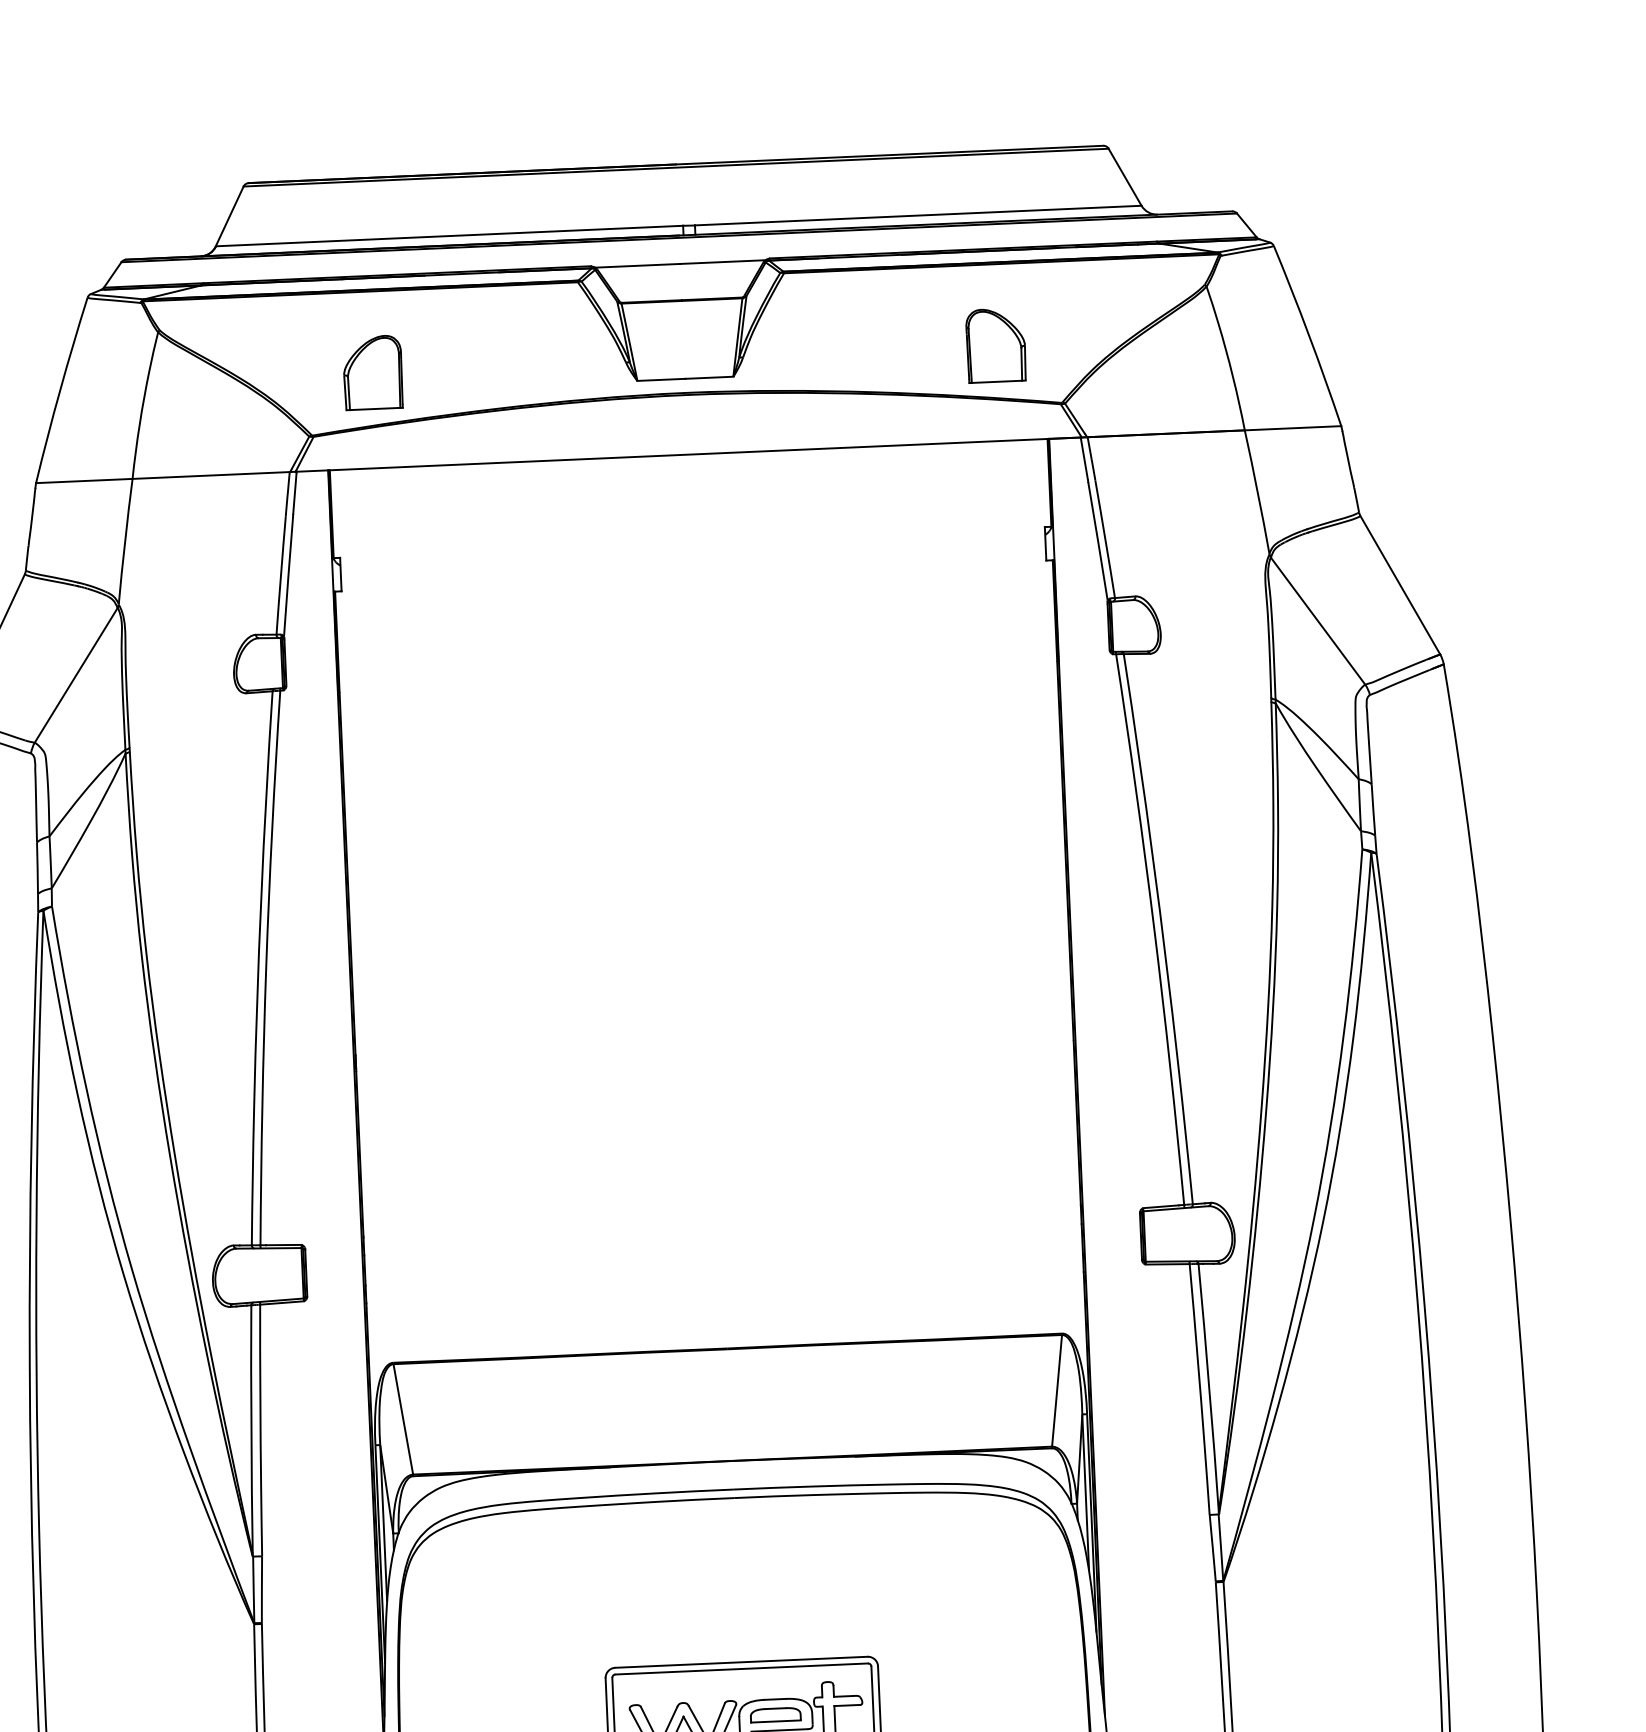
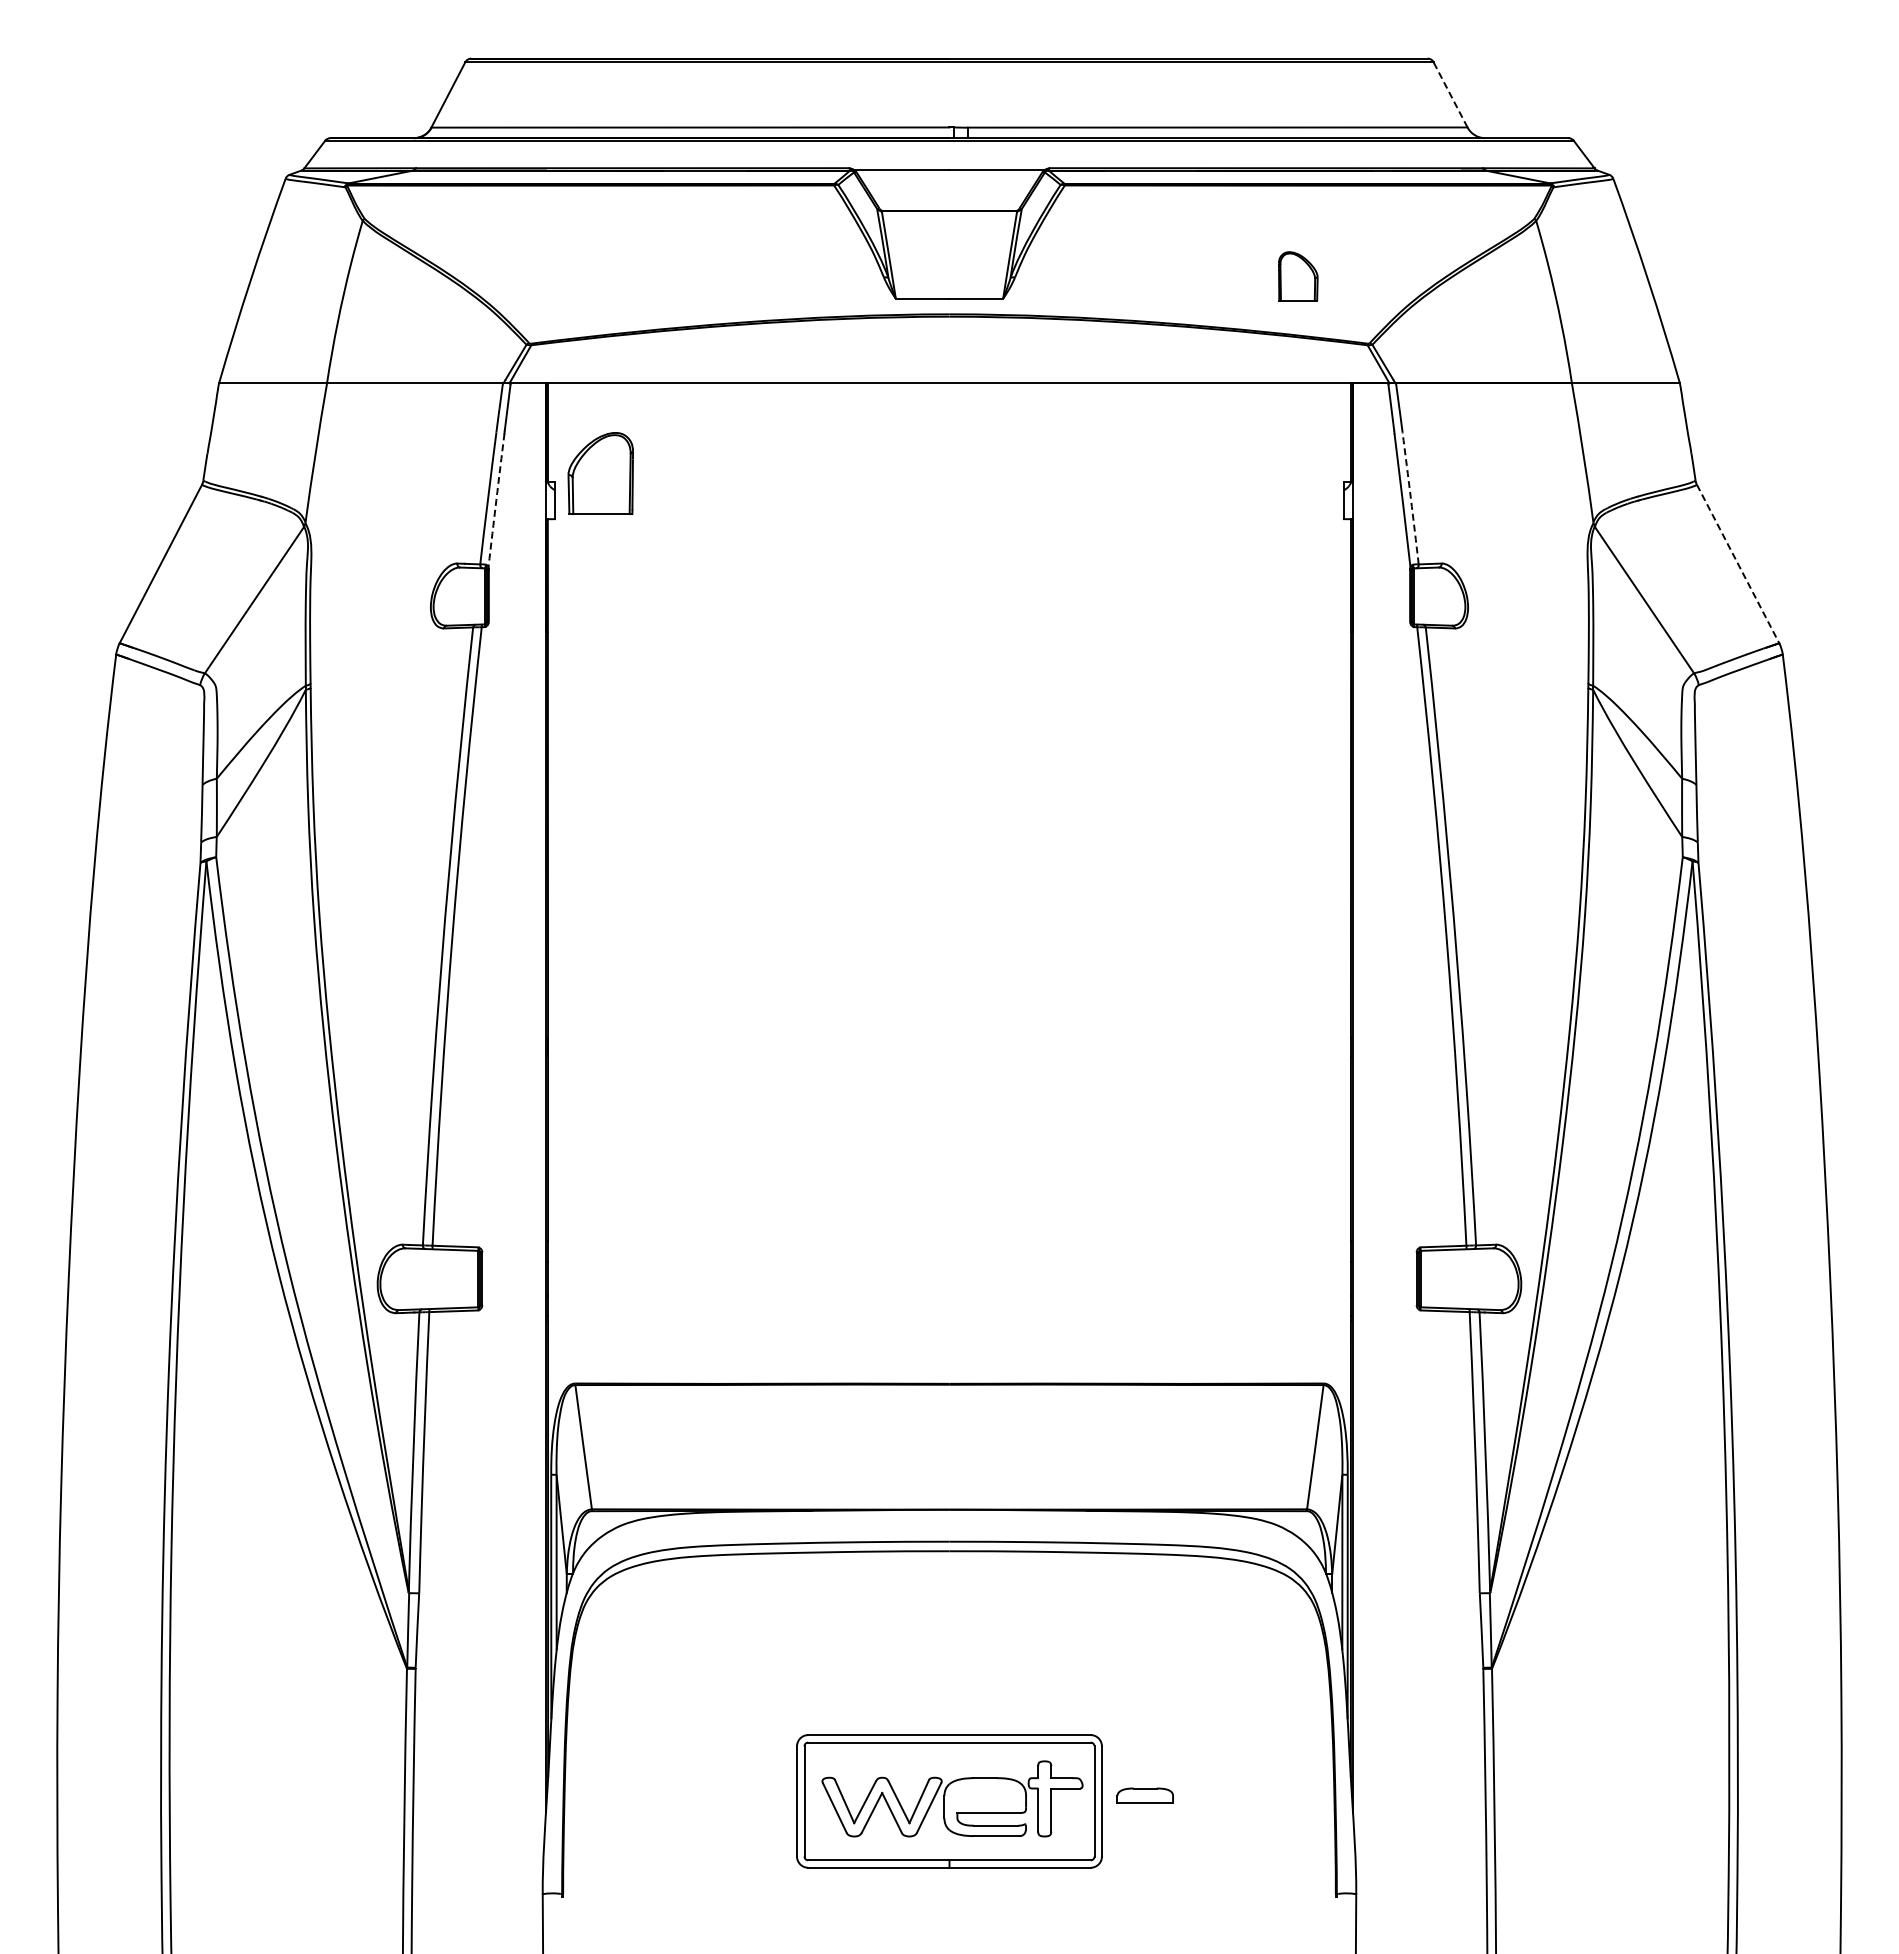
line: (1125, 176) -> (1450, 94), solid -> dashed
part: (996, 345) -> (1298, 276), size x0.6
part: (372, 372) -> (600, 473), moved
arc: (1105, 539) -> (1410, 498), solid -> dashed
arc: (288, 576) -> (496, 500), solid -> dashed
line: (1400, 585) -> (1738, 564), solid -> dashed
part: (775, 1714) -> (1144, 1795), moved

